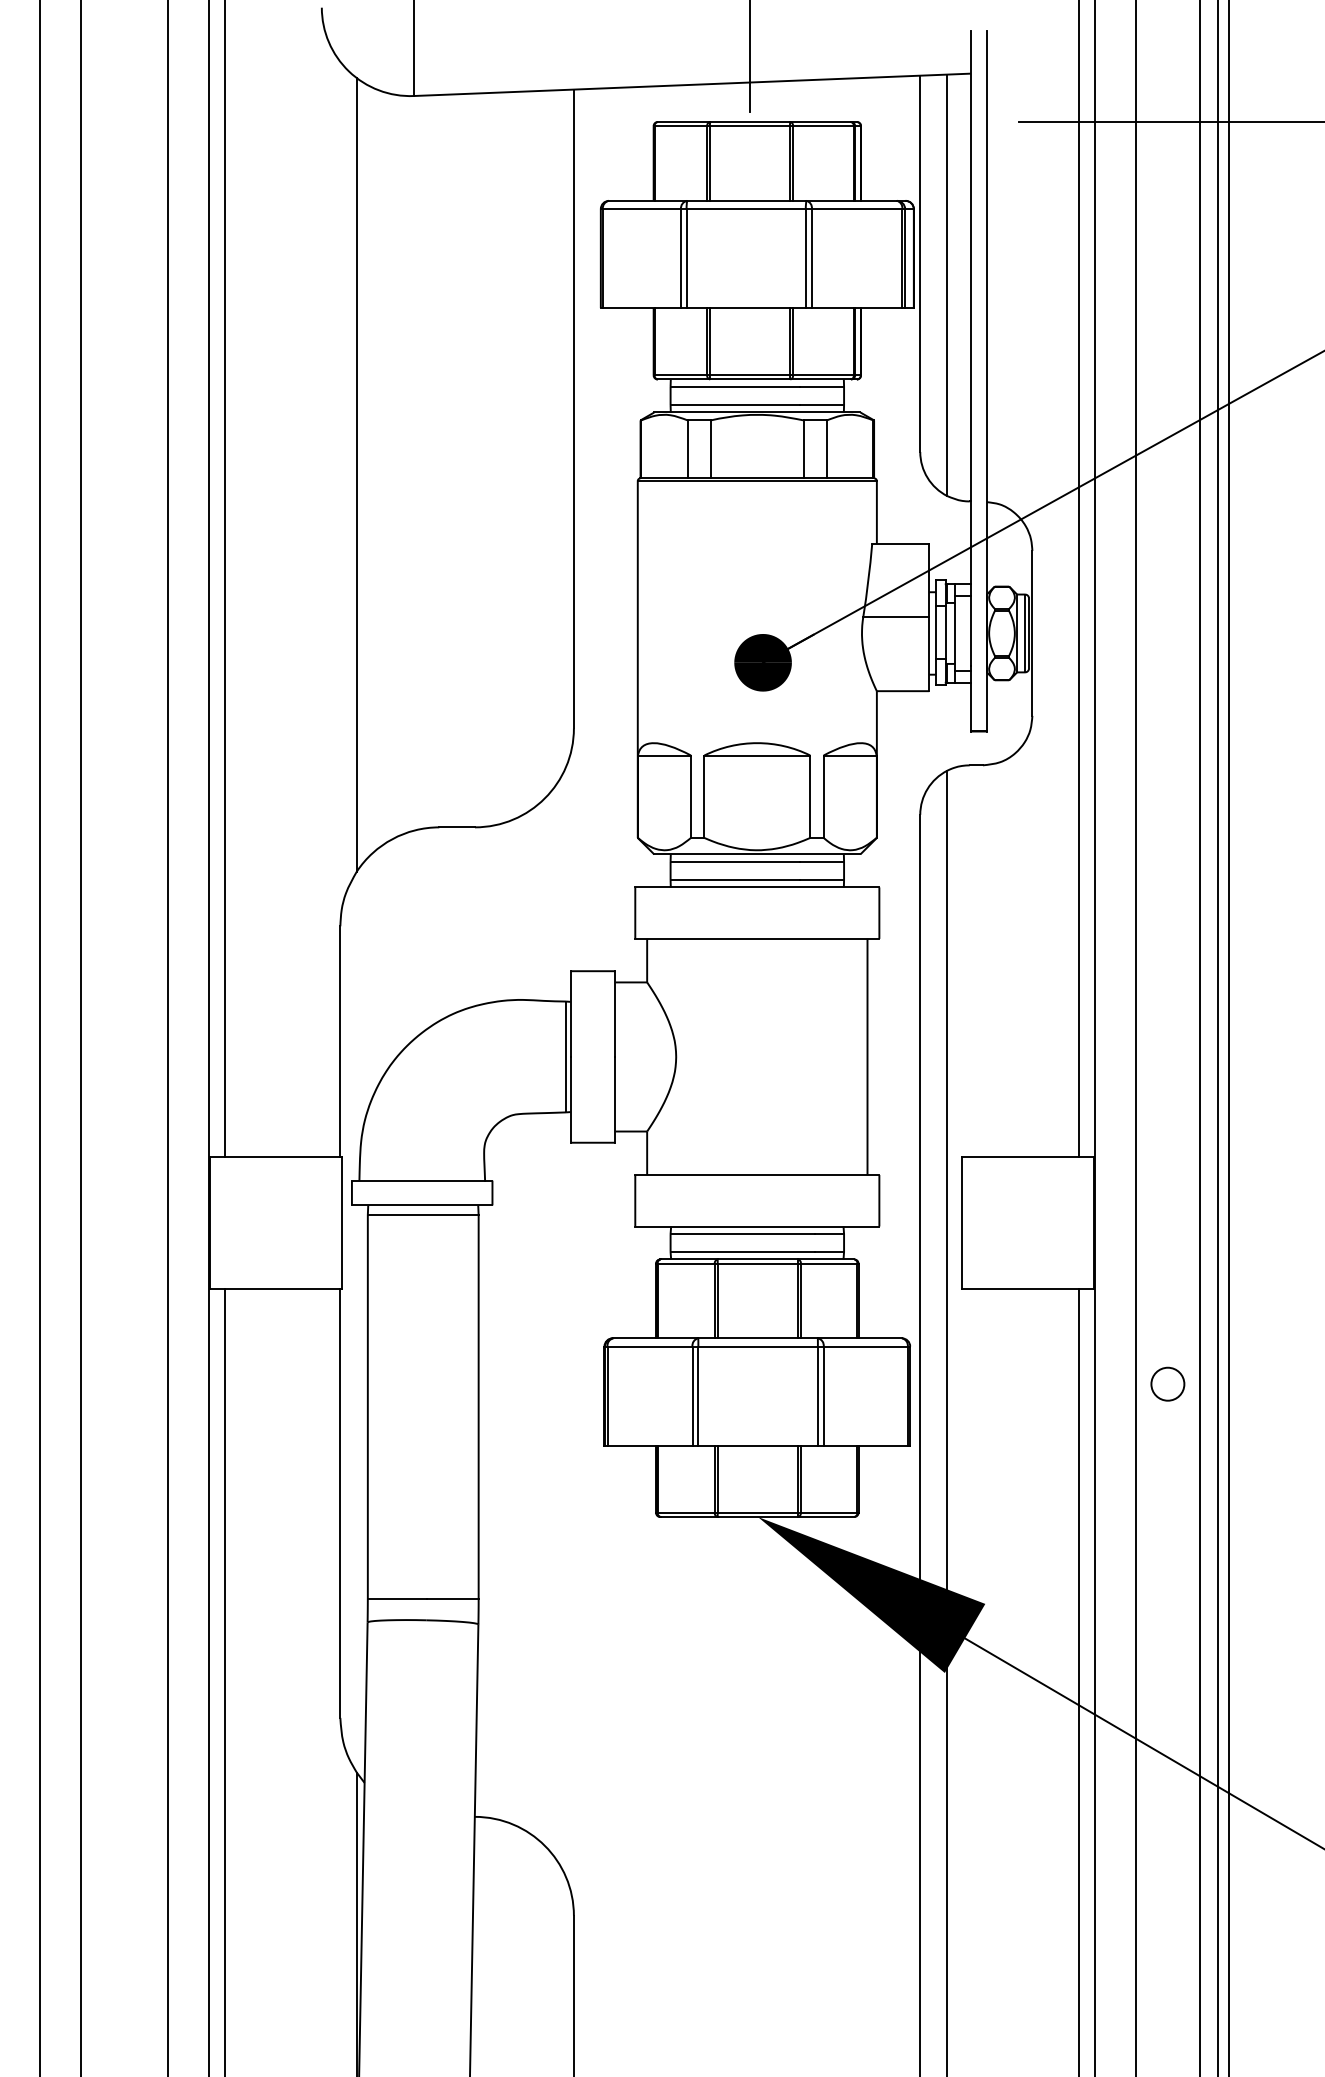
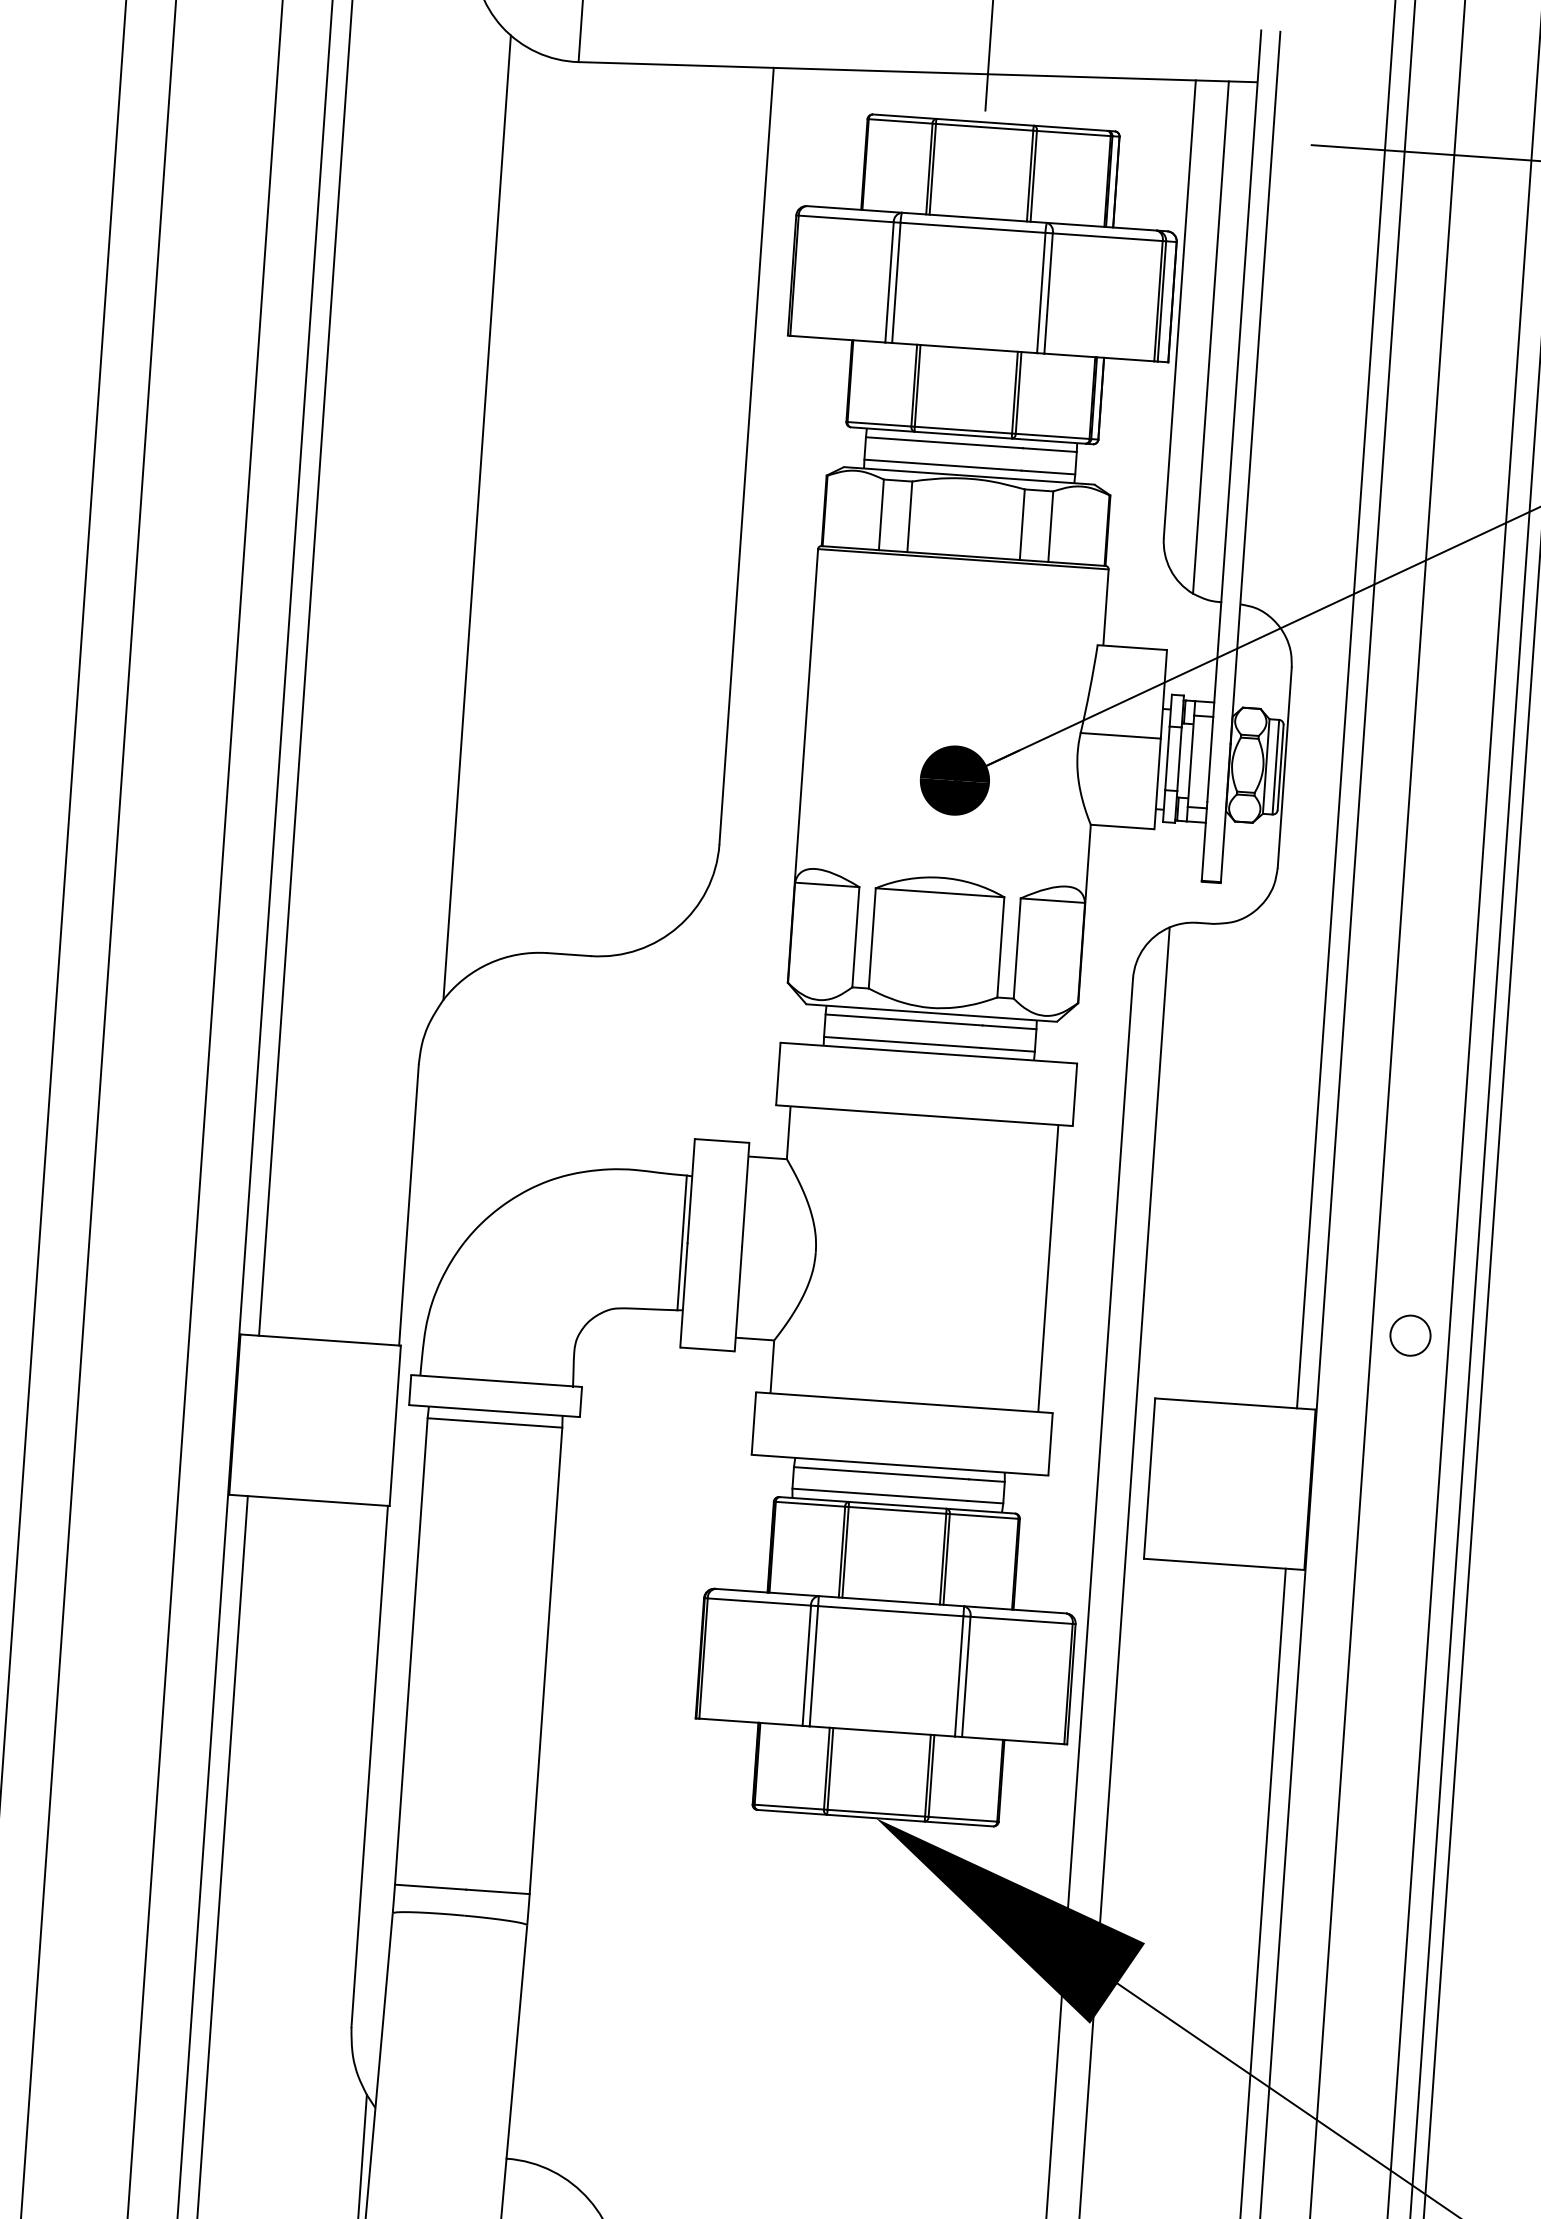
circle: (1167, 1383) -> (1410, 1334), moved

